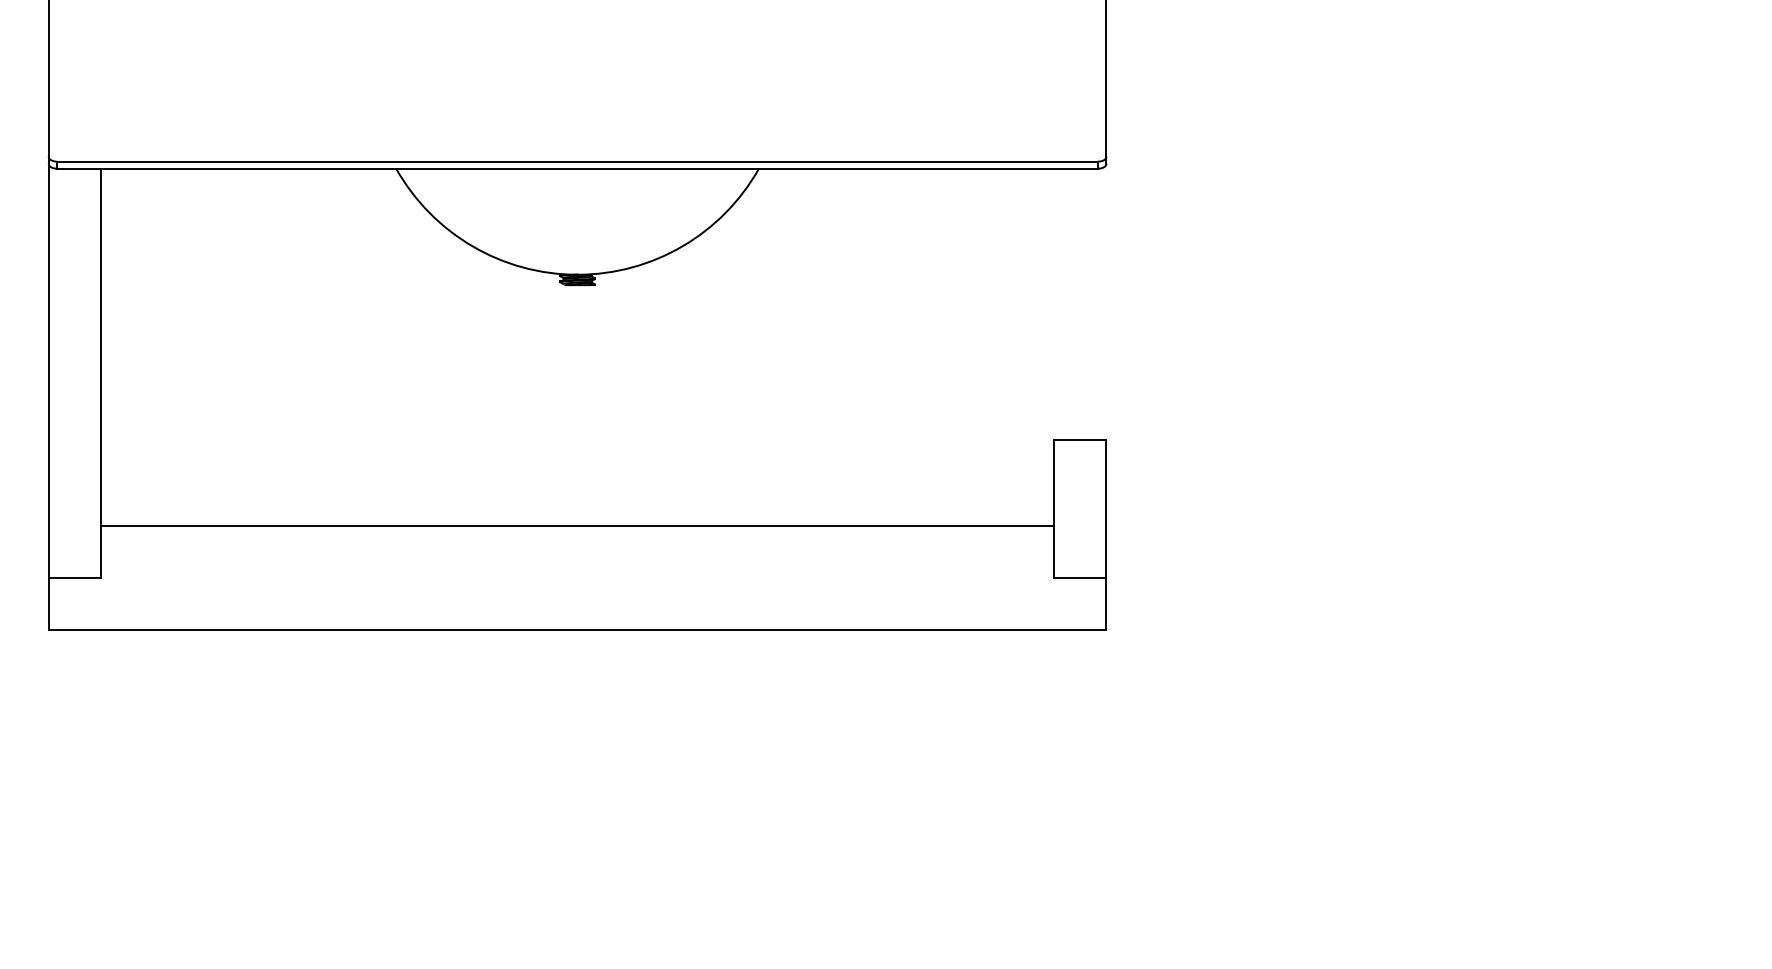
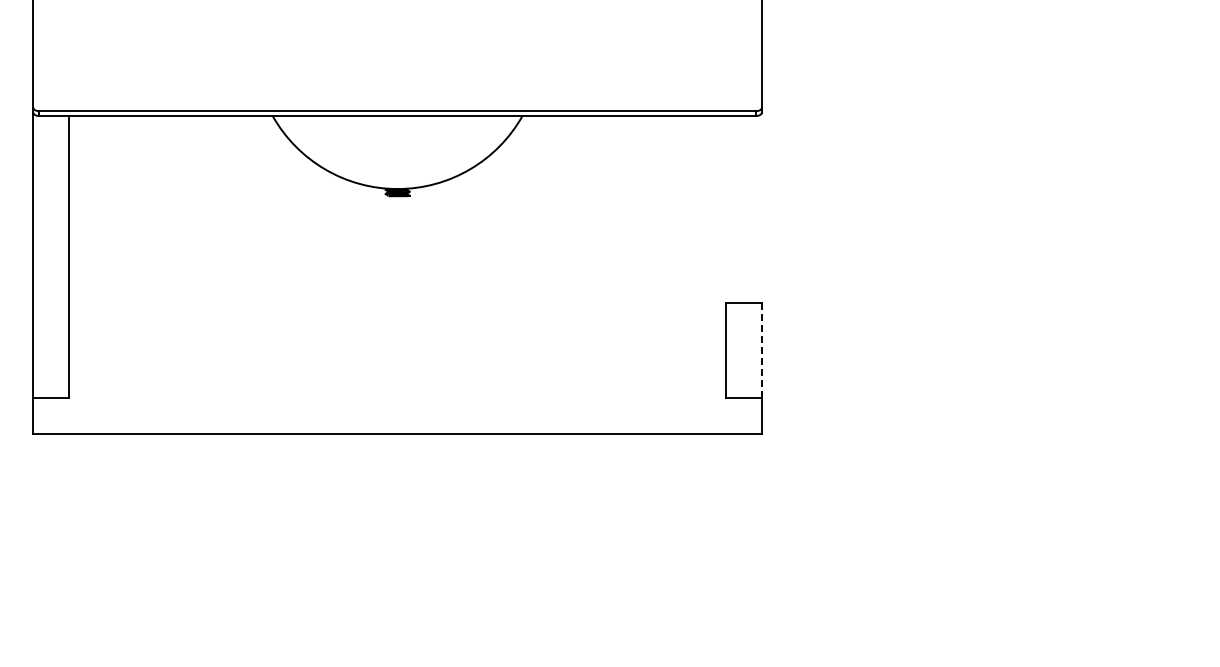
line: (1105, 509) -> (761, 350), solid -> dashed
line: (577, 526) -> (397, 362), removed

